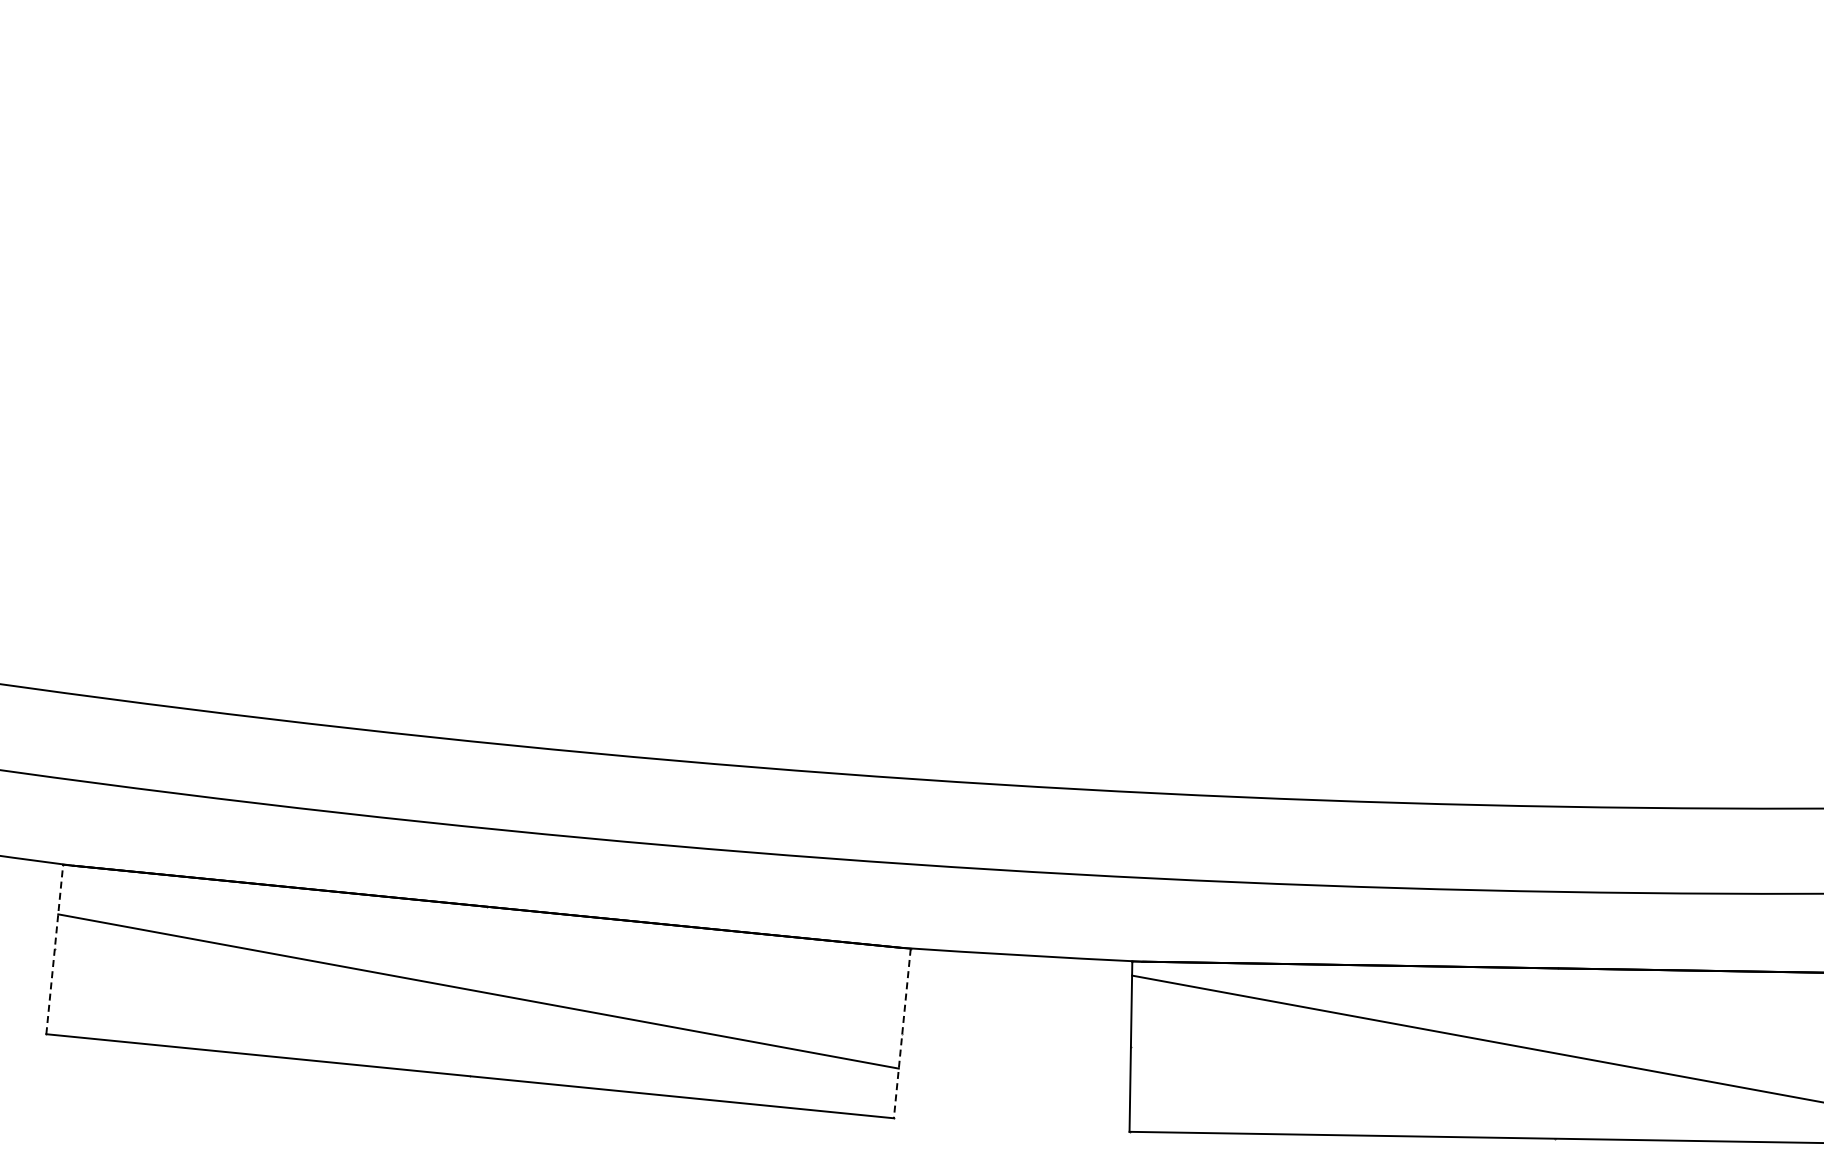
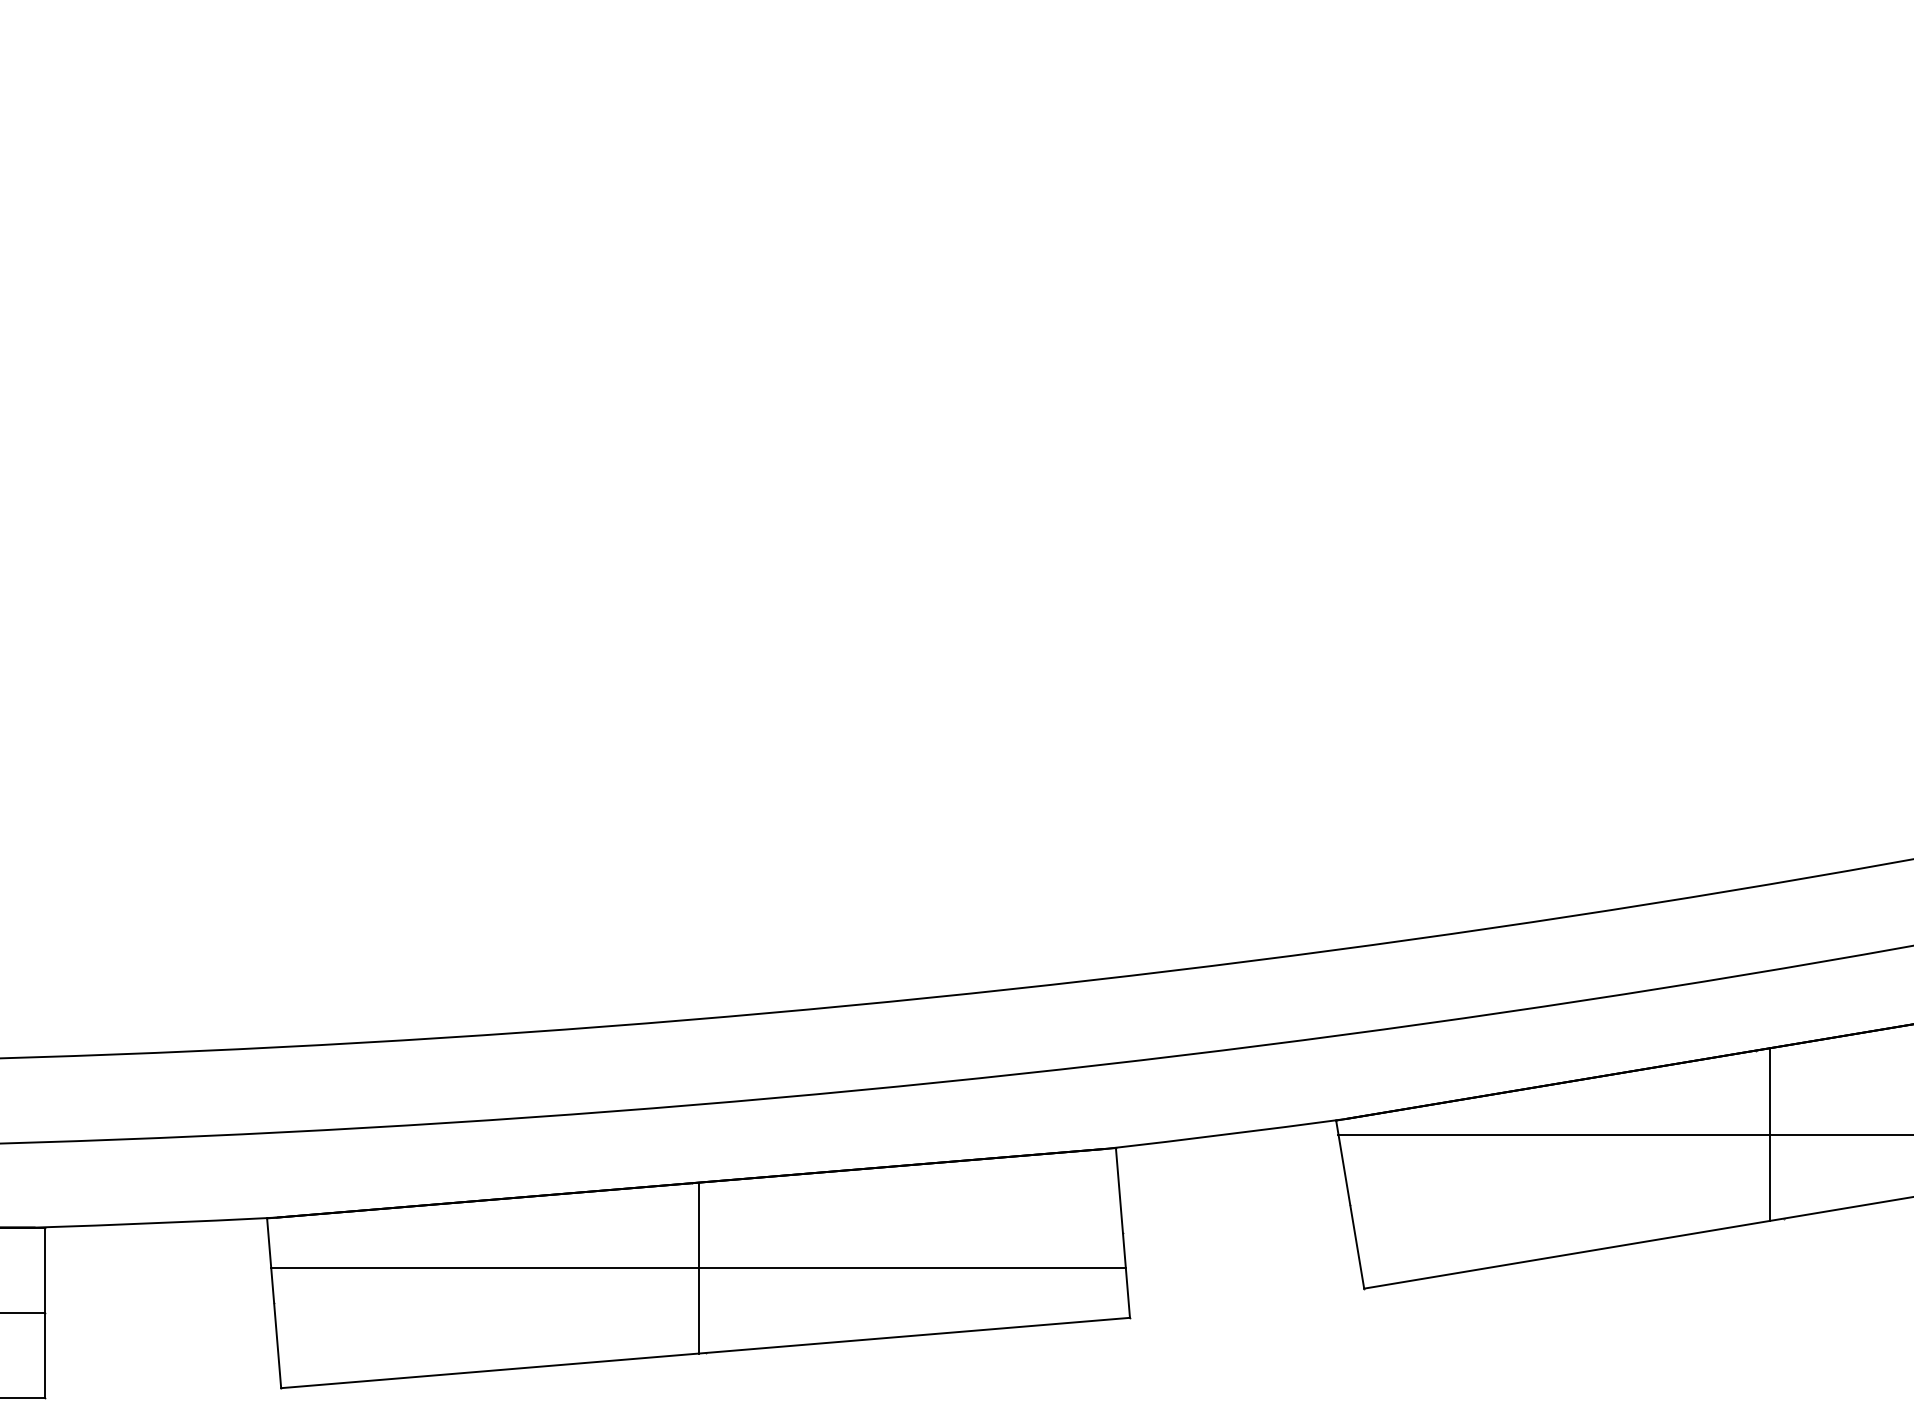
line: (55, 948) -> (274, 1302), dashed -> solid
line: (478, 990) -> (698, 1267), added
line: (901, 1033) -> (1122, 1233), dashed -> solid
line: (1557, 1053) -> (1770, 1134), added

